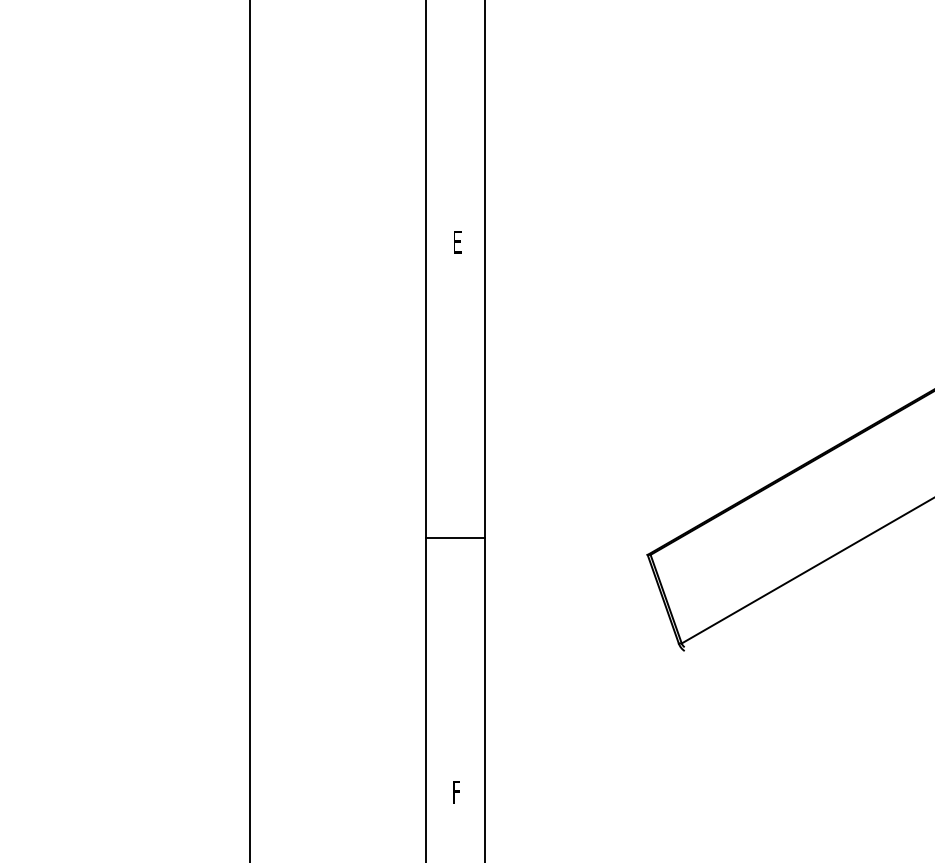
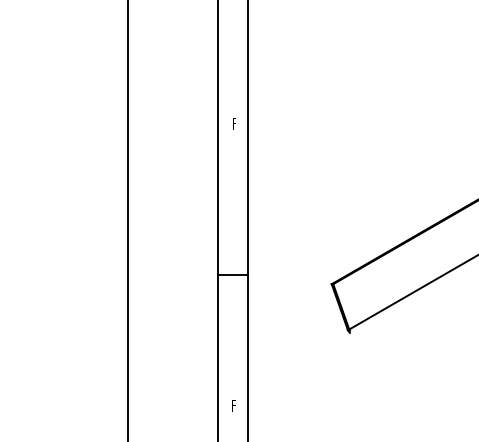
text: (457, 241) -> (234, 123), E -> F

